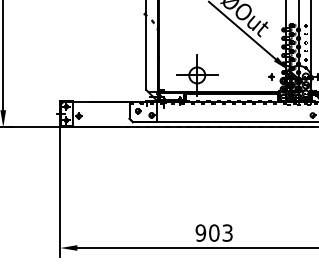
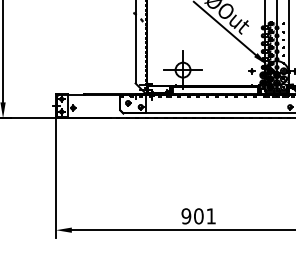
text: (227, 232) -> (211, 215), 903 -> 901

